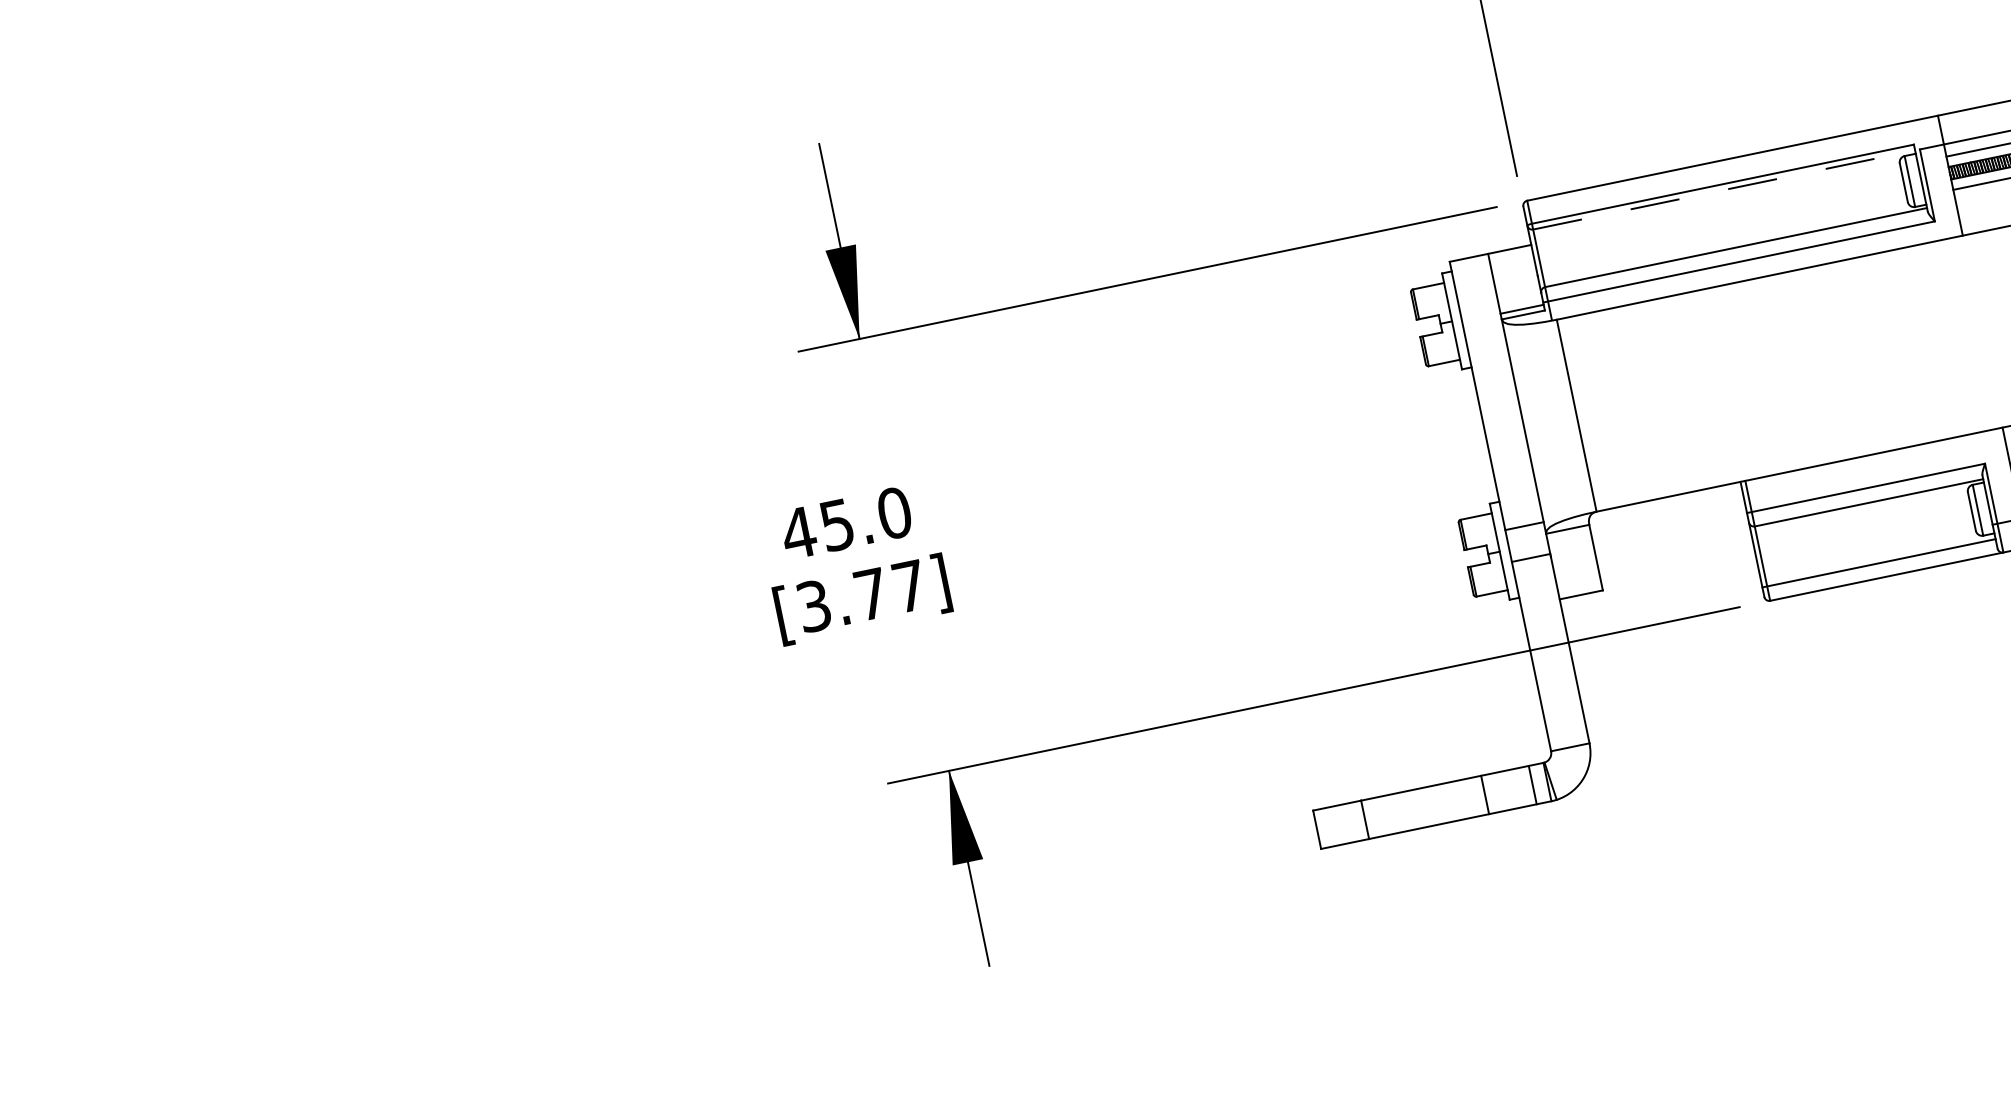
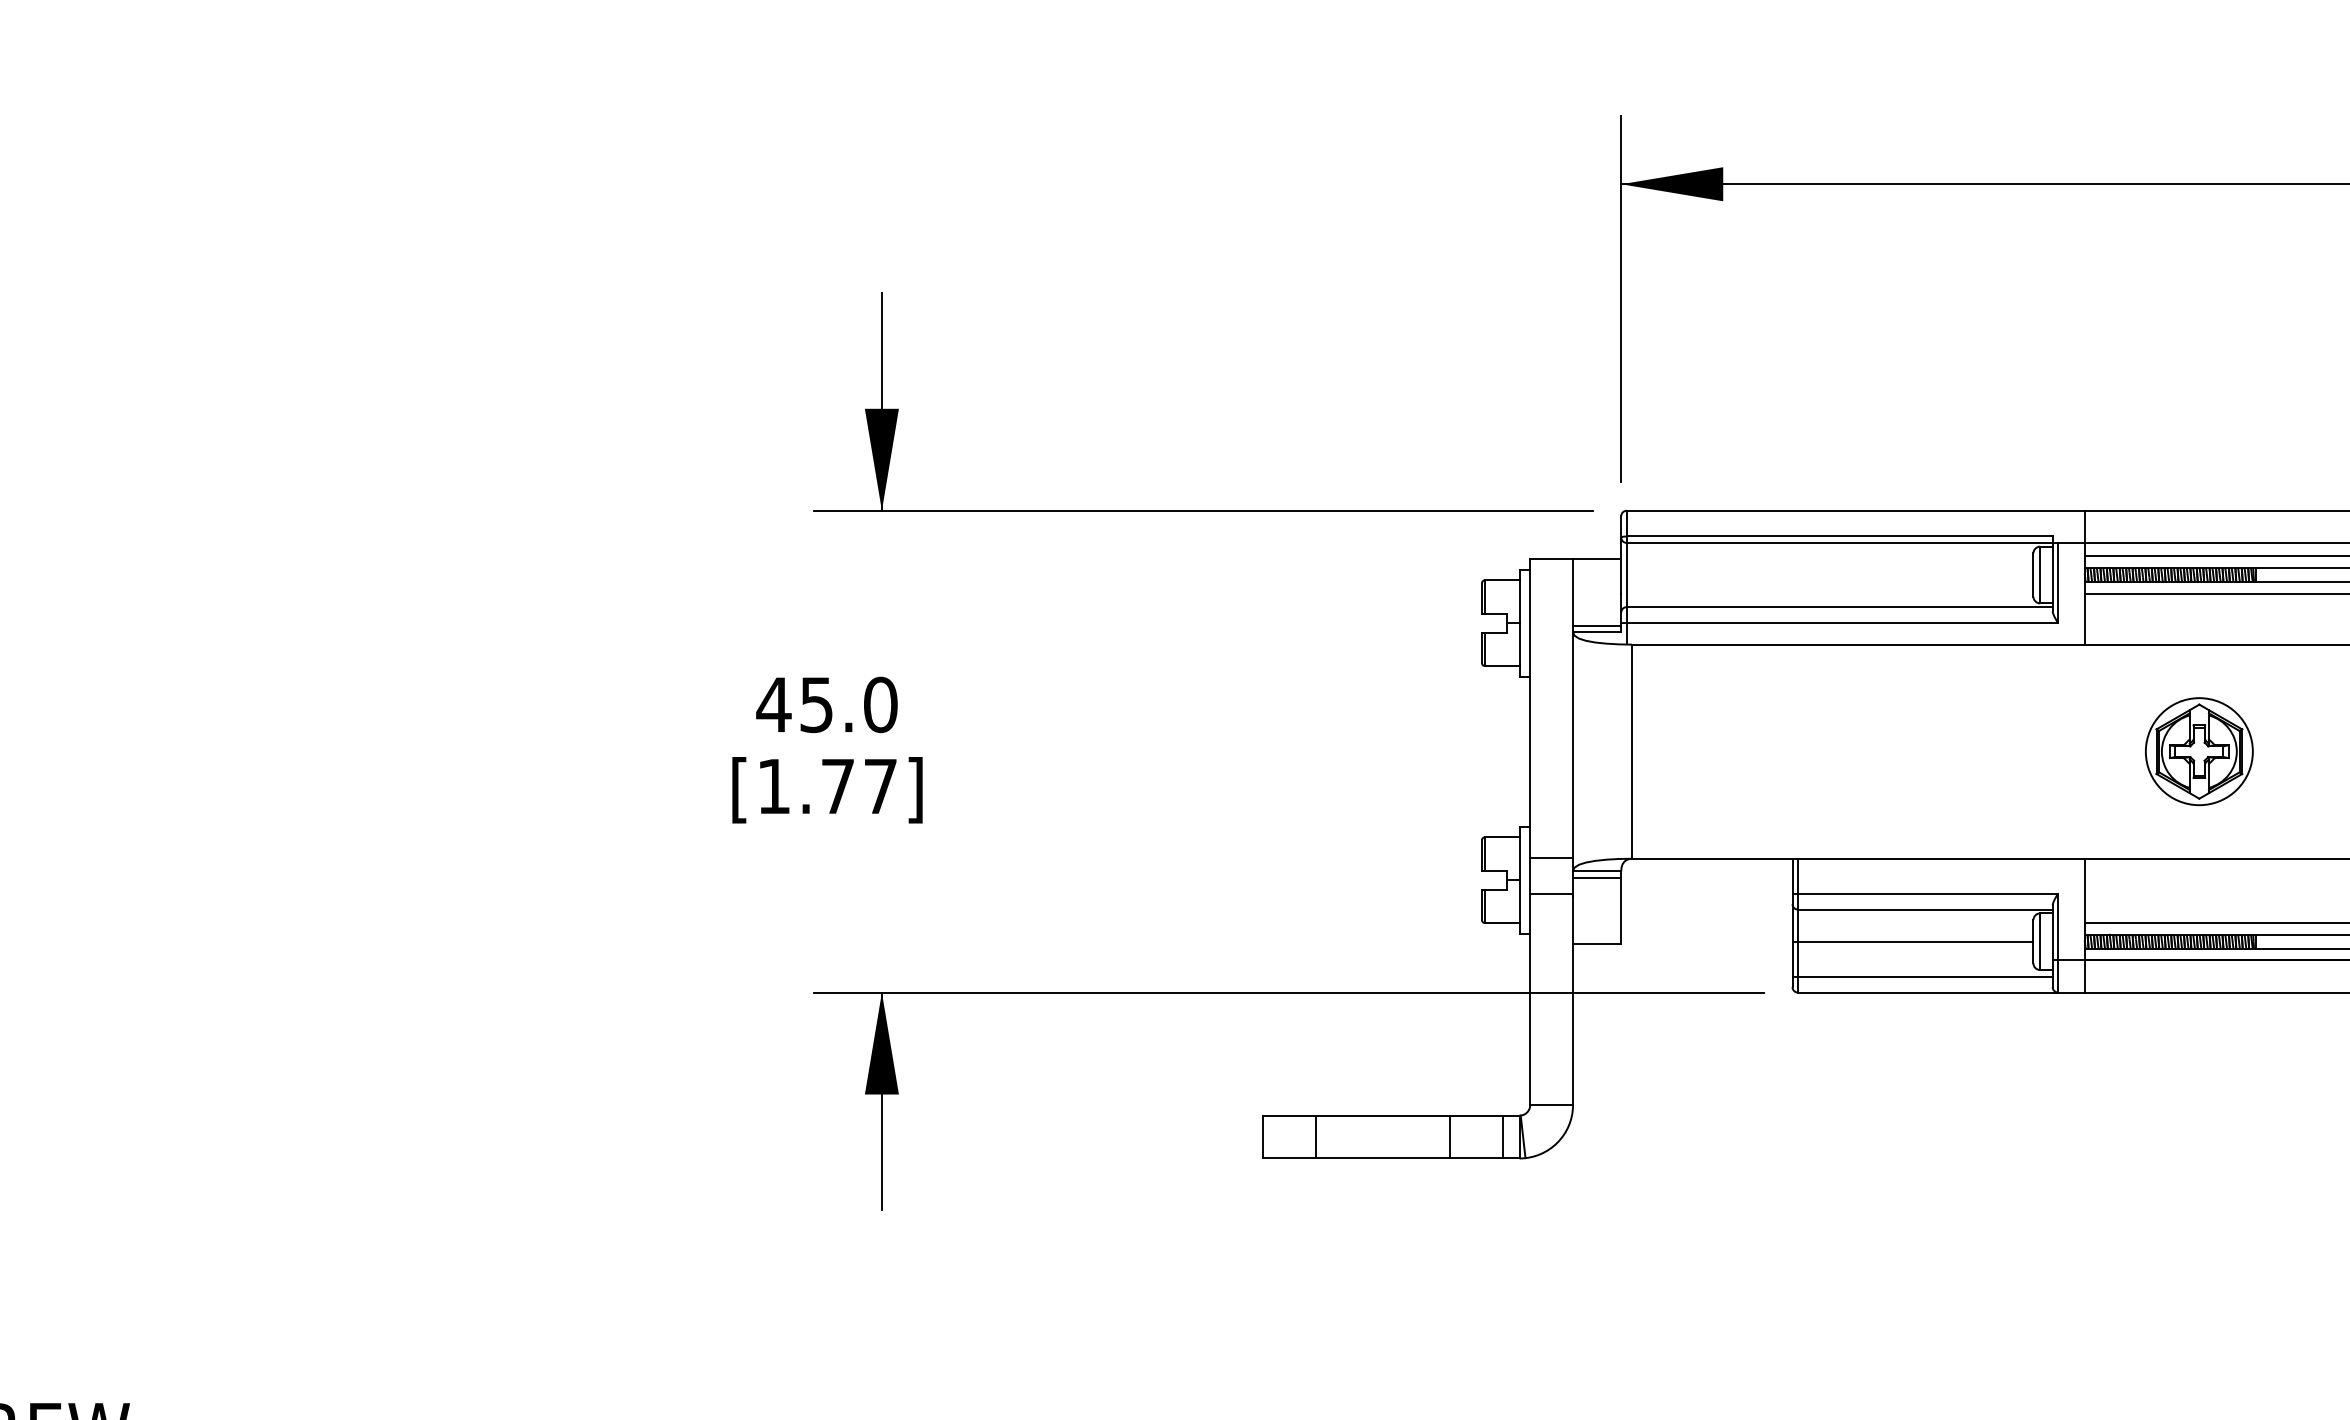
line: (1726, 189) -> (1842, 542), dashed -> solid
line: (1863, 533) -> (1912, 941), added
line: (1569, 534) -> (1597, 877), added
text: (814, 606) -> (774, 786), [3.77] -> [1.77]

